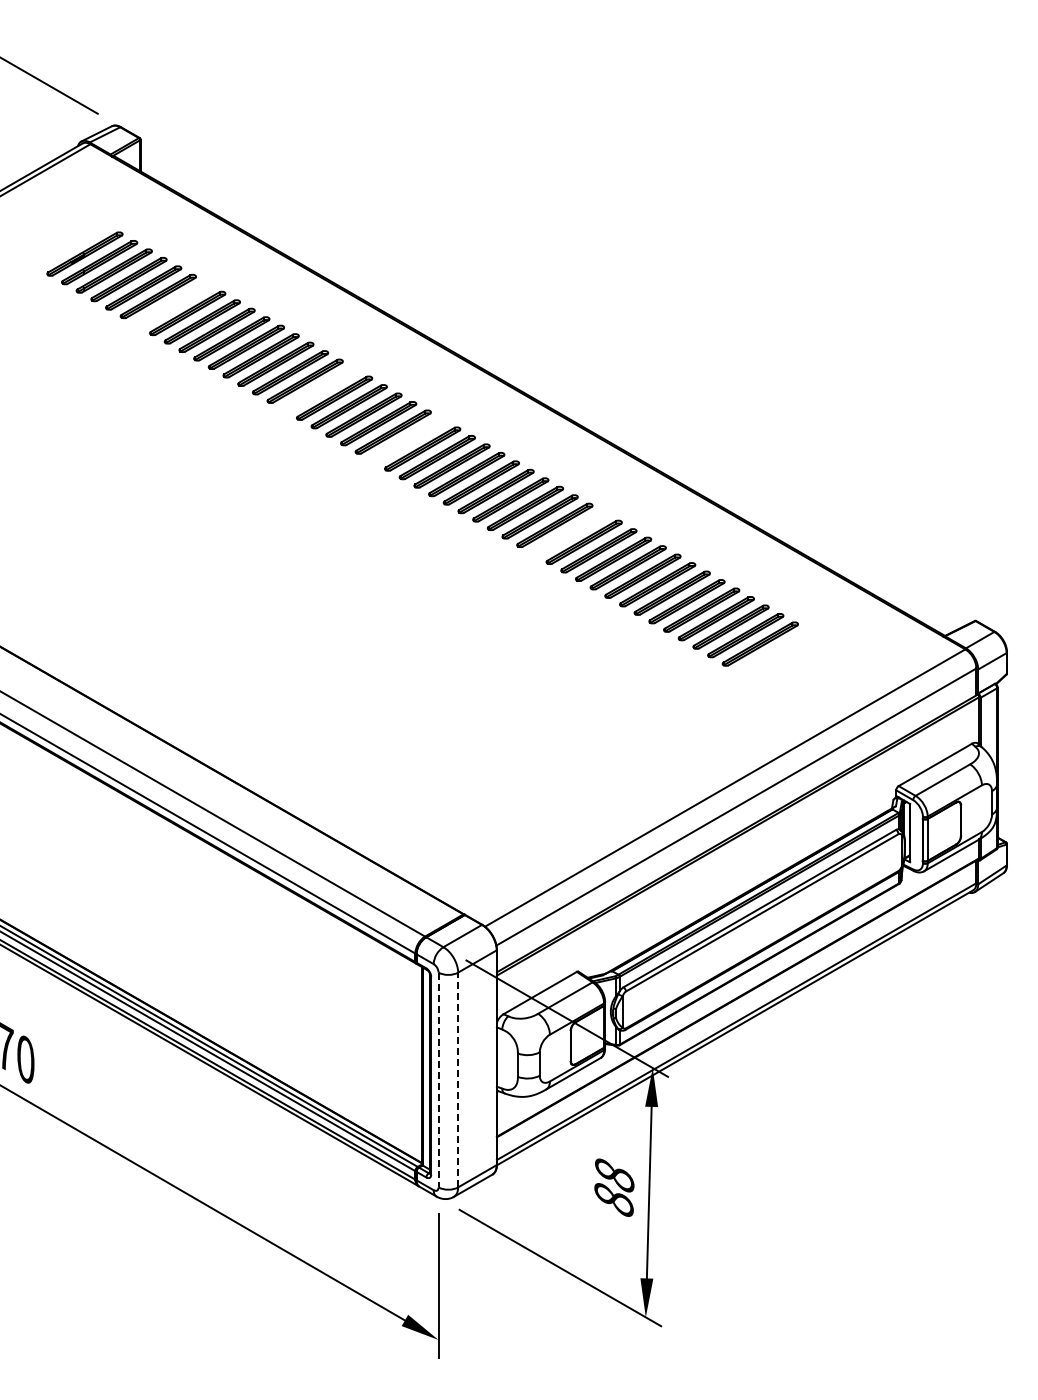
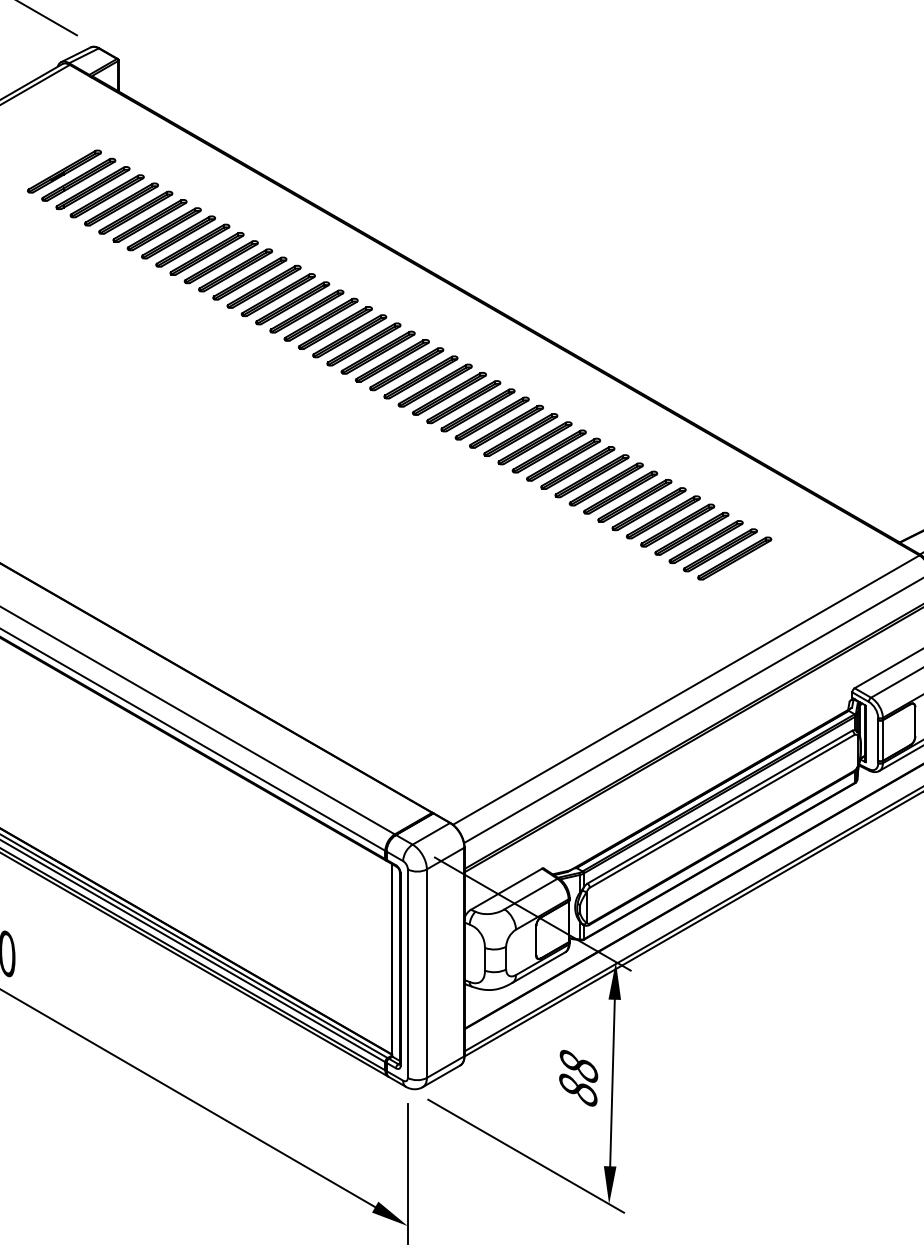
part: (172, 304) -> (149, 220), added
part: (319, 389) -> (292, 303), added
part: (407, 440) -> (377, 352), added
part: (569, 533) -> (535, 442), added
part: (774, 652) -> (734, 558), added
line: (458, 1079) -> (427, 973), dashed -> solid
line: (438, 1080) -> (407, 974), dashed -> solid

